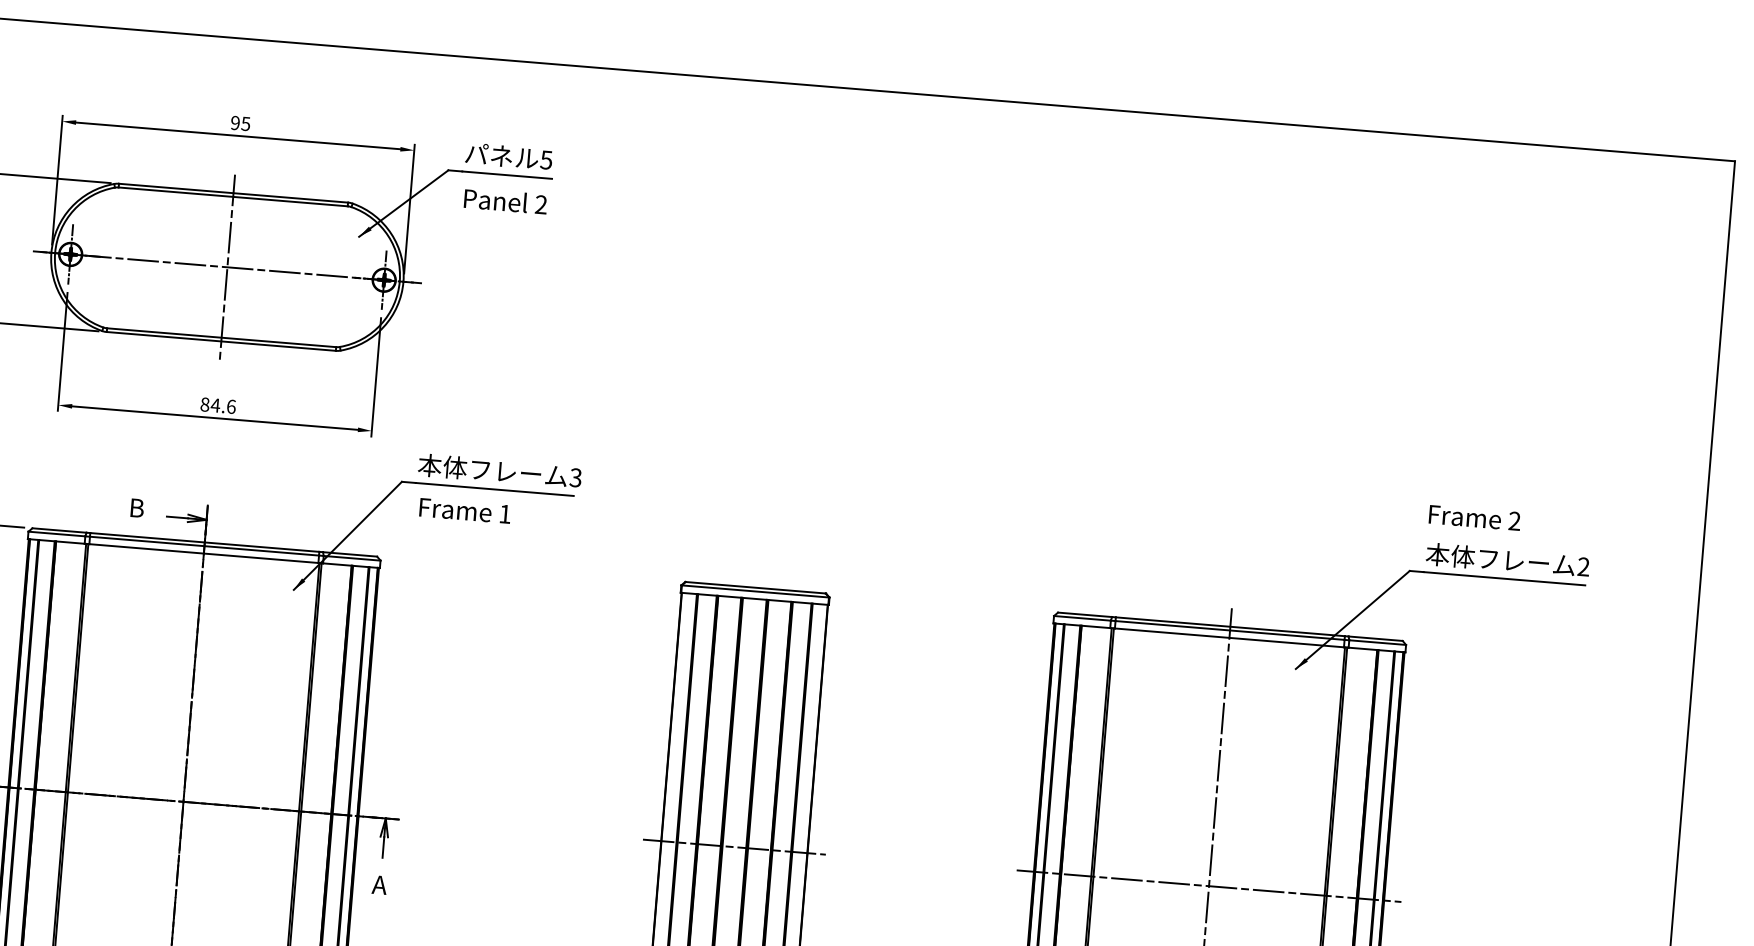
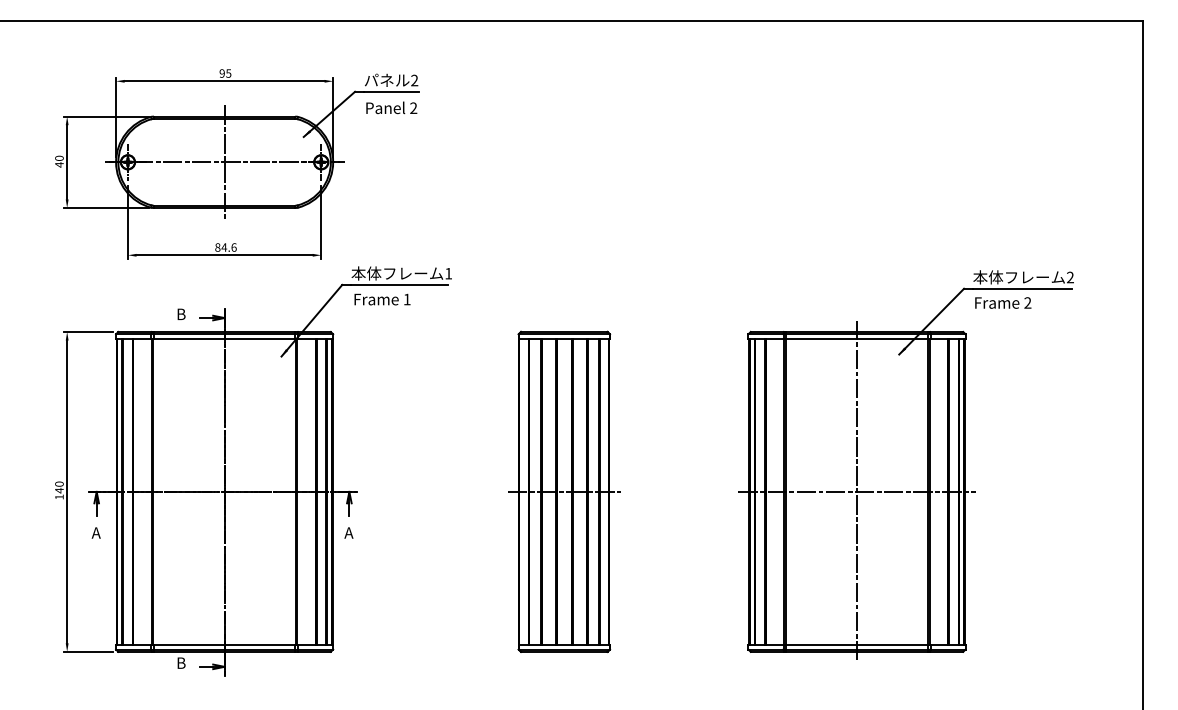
text: (546, 159) -> (414, 80), 5 -> 2
text: (575, 477) -> (448, 273), 3 -> 1
text: (1475, 517) -> (1003, 302), moved

